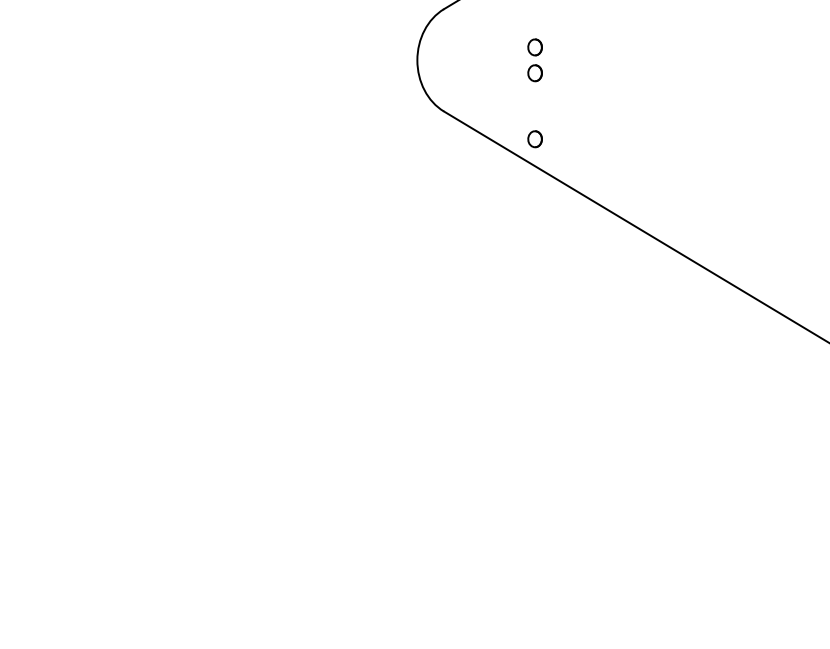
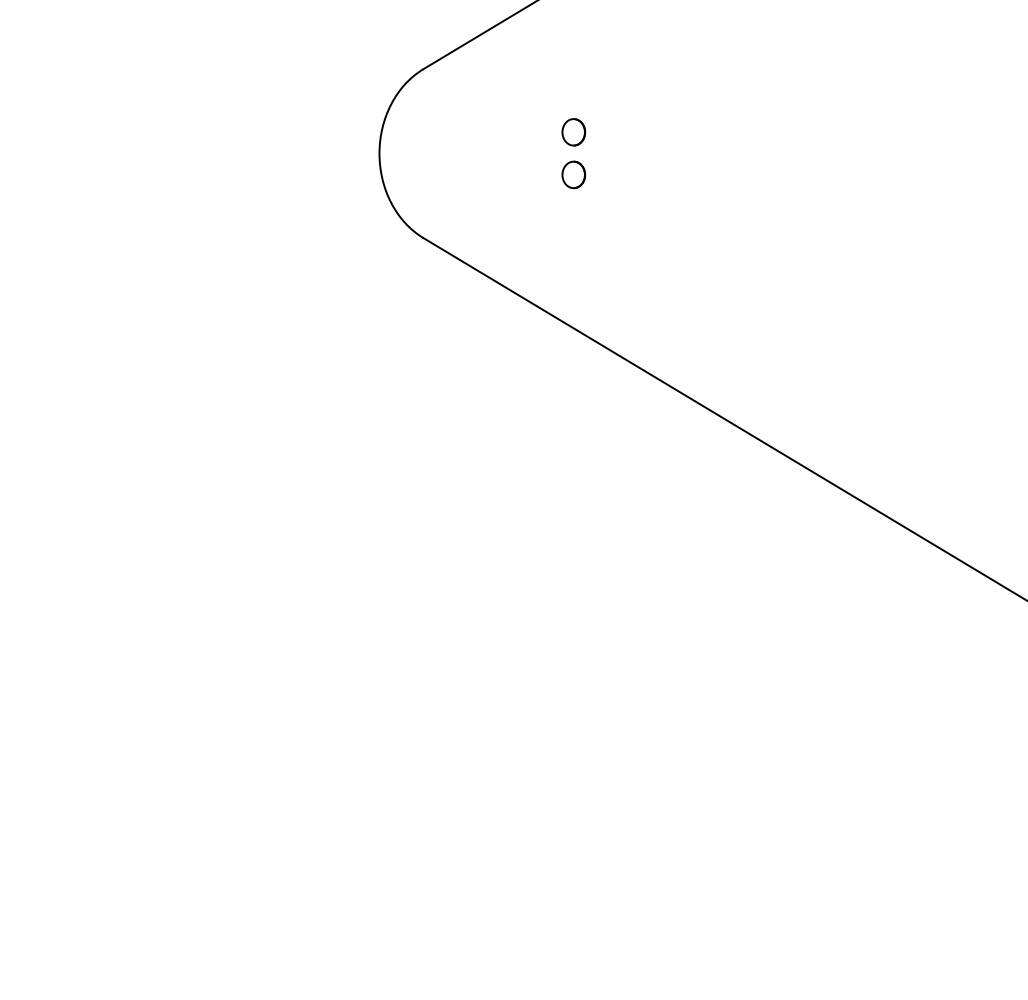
part: (534, 139) -> (572, 284), removed

